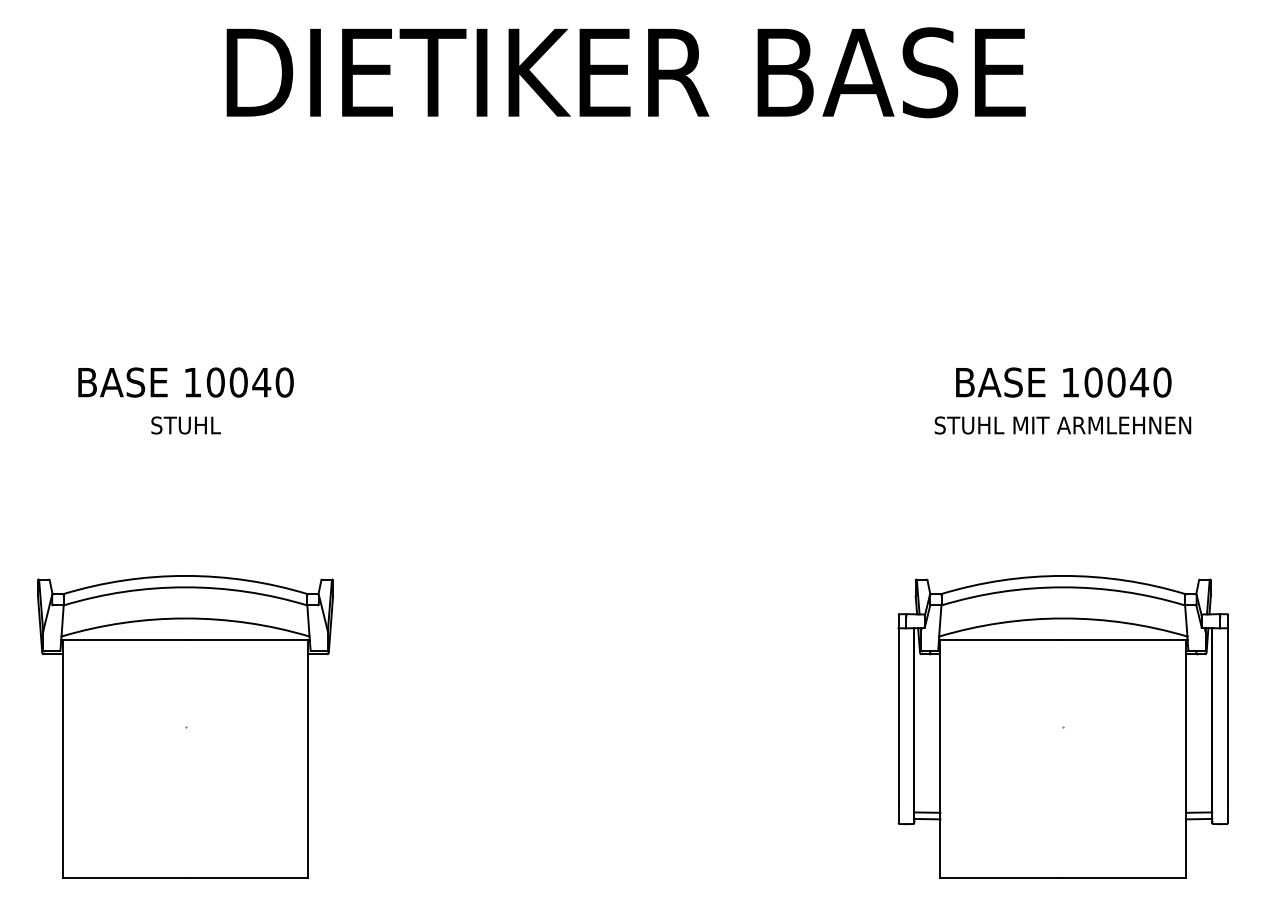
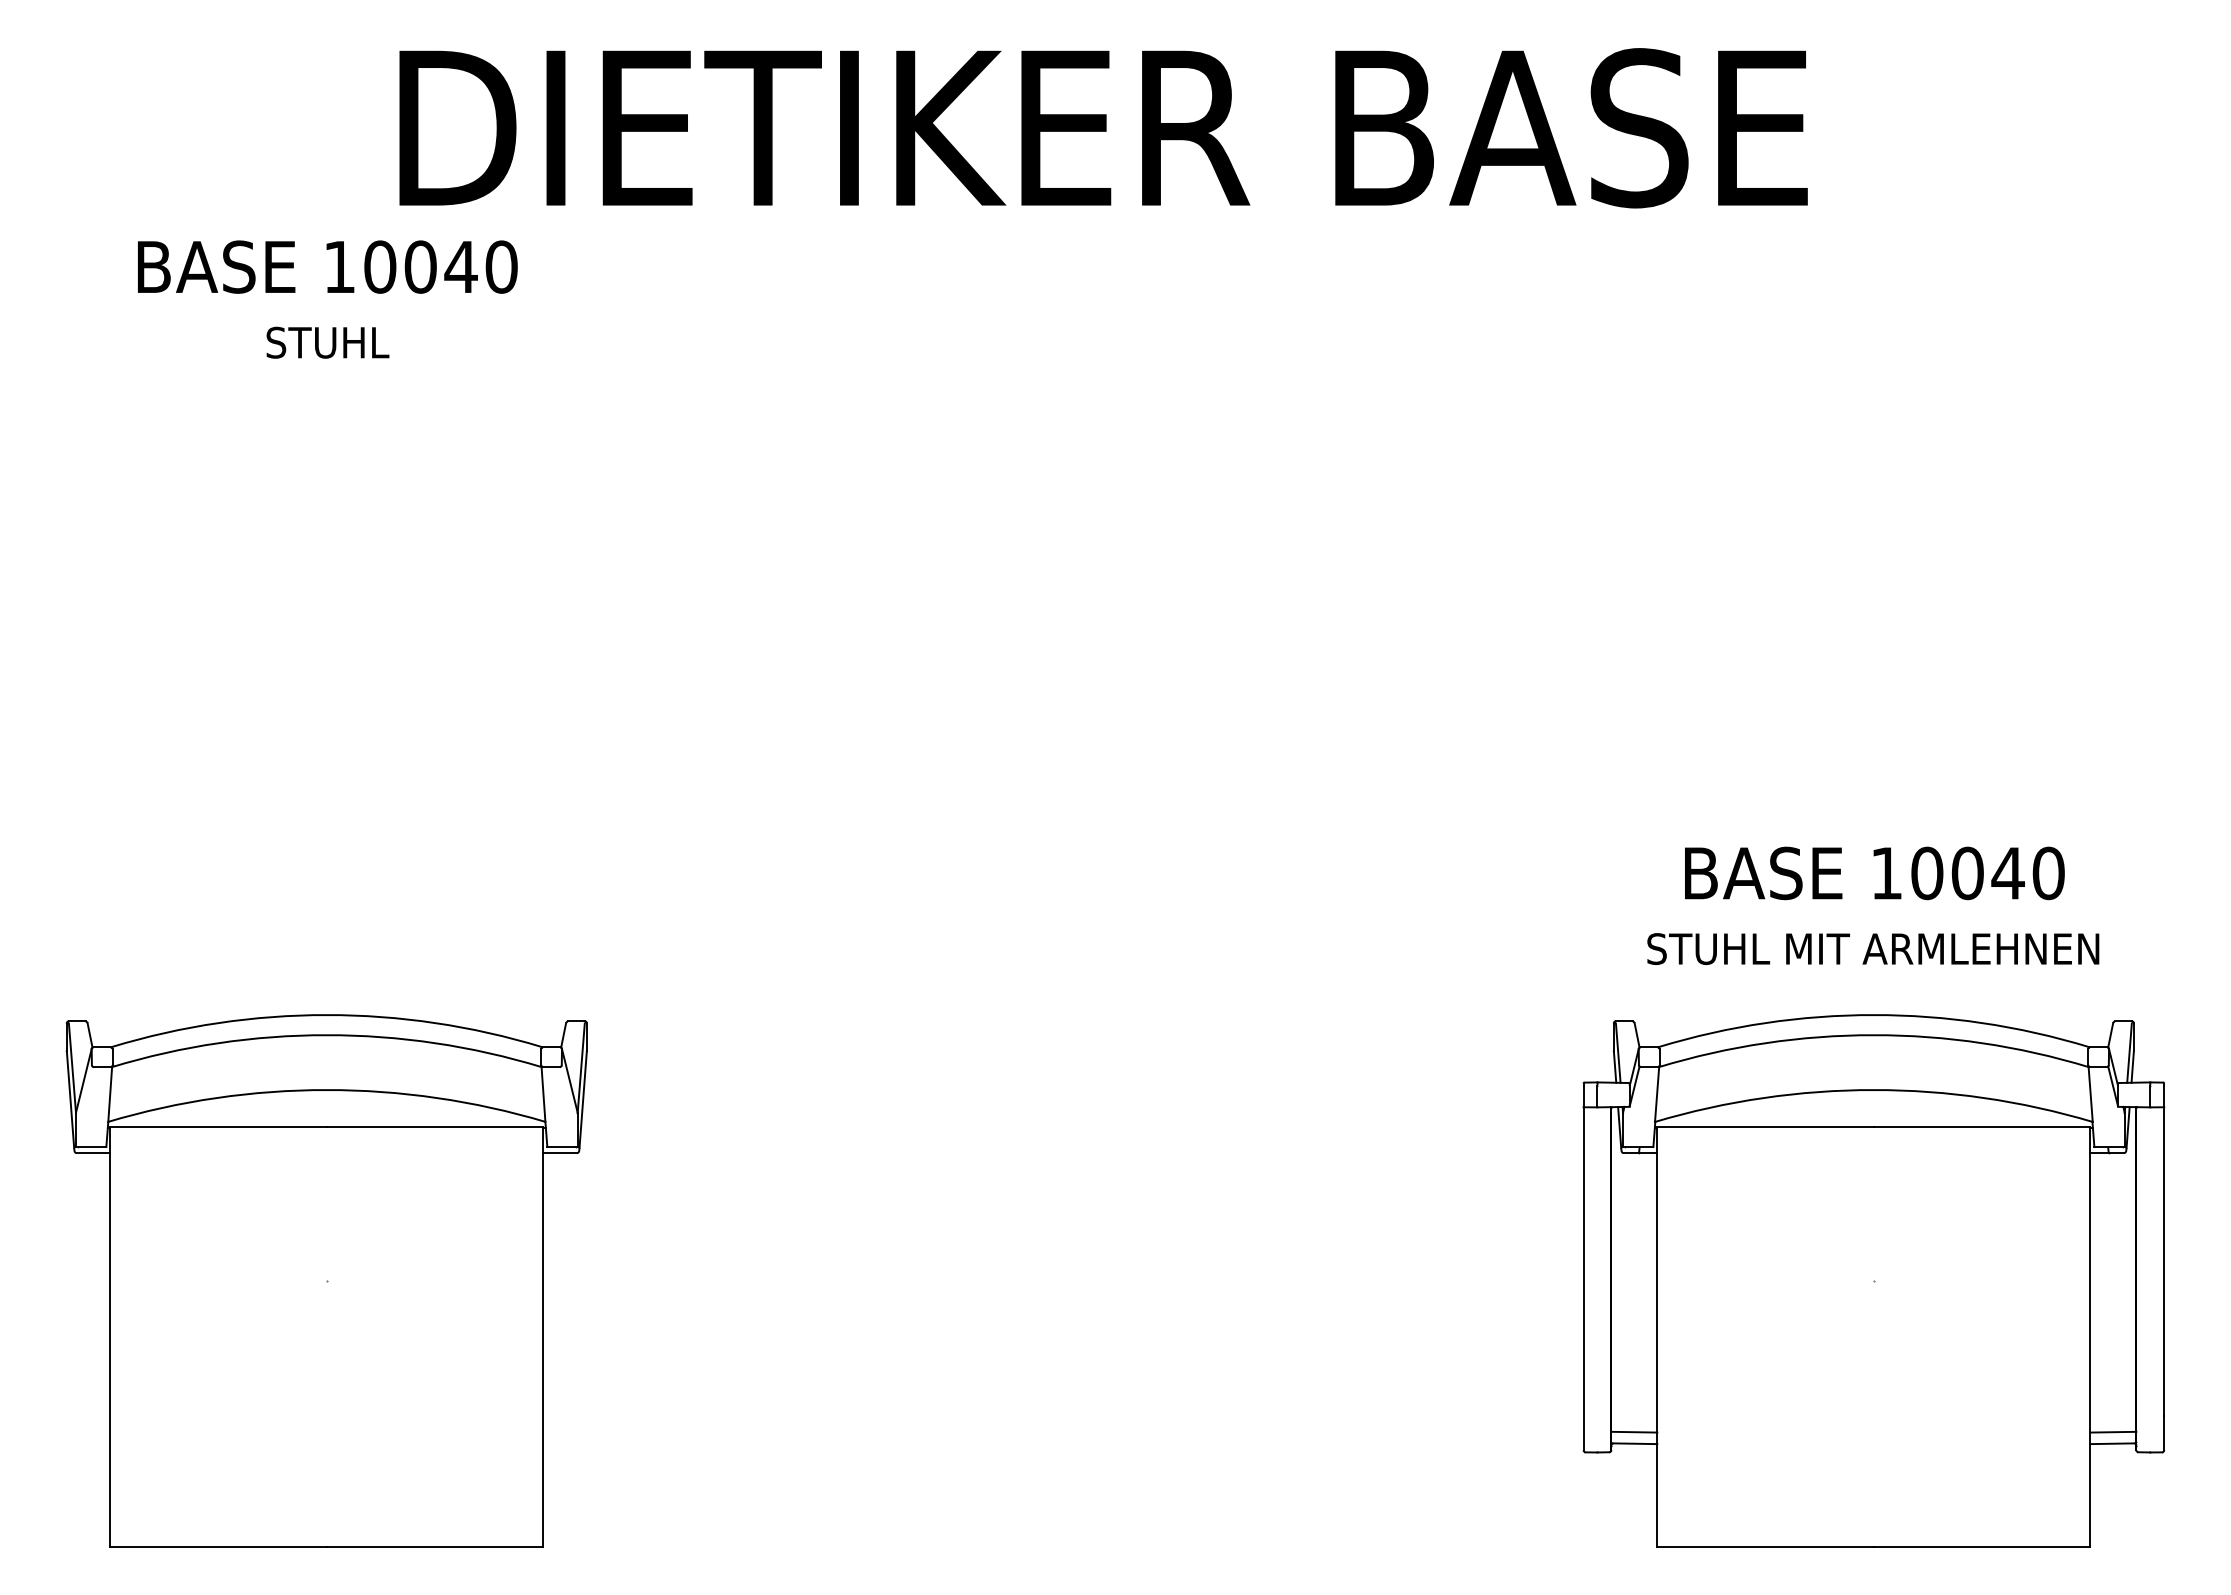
text: (185, 400) -> (326, 298), moved
text: (1062, 400) -> (1872, 905), moved

